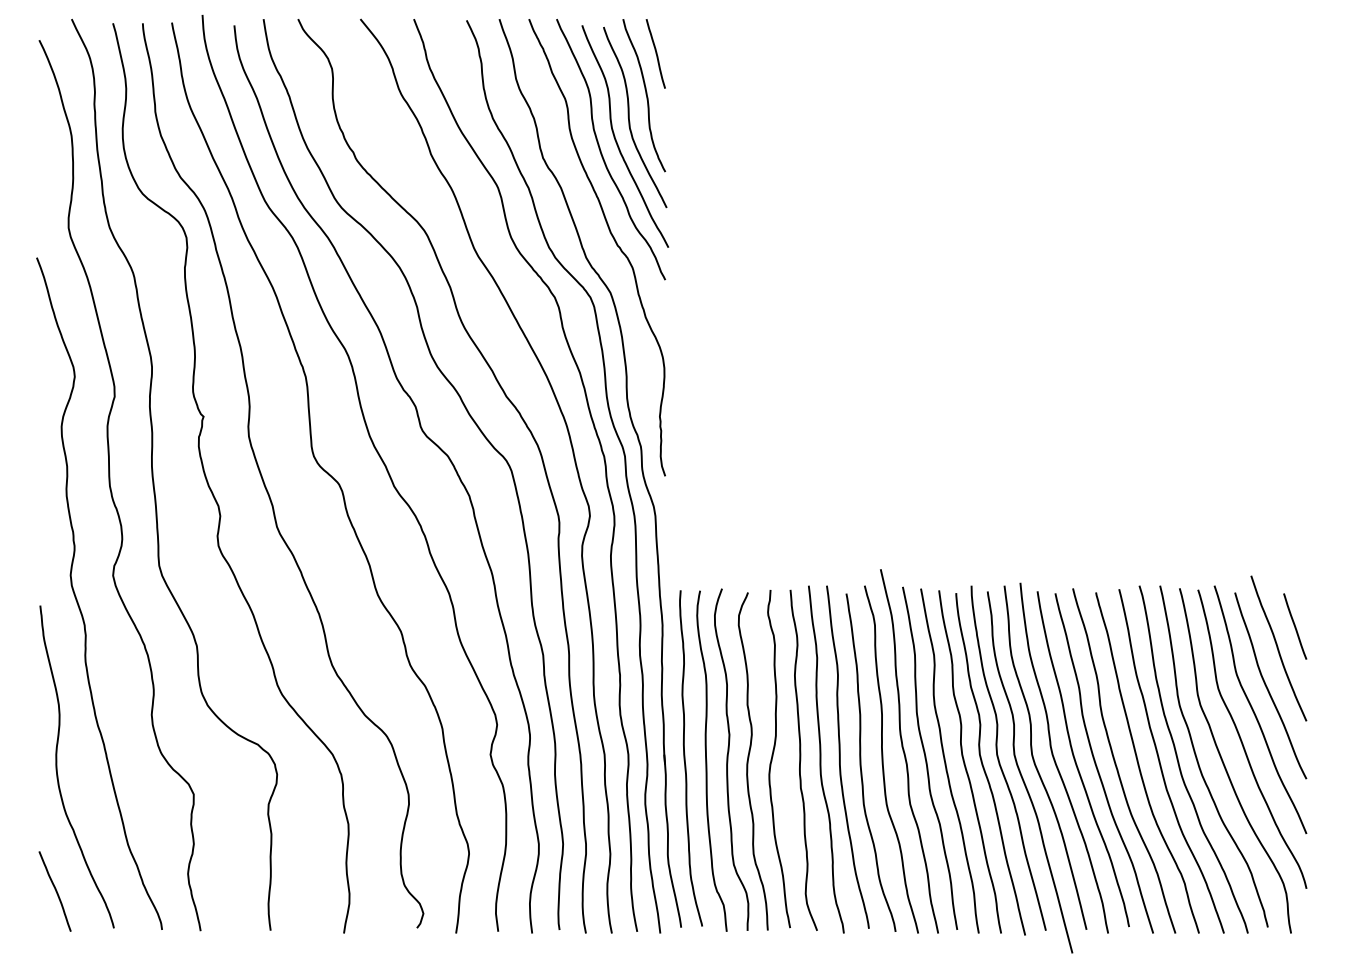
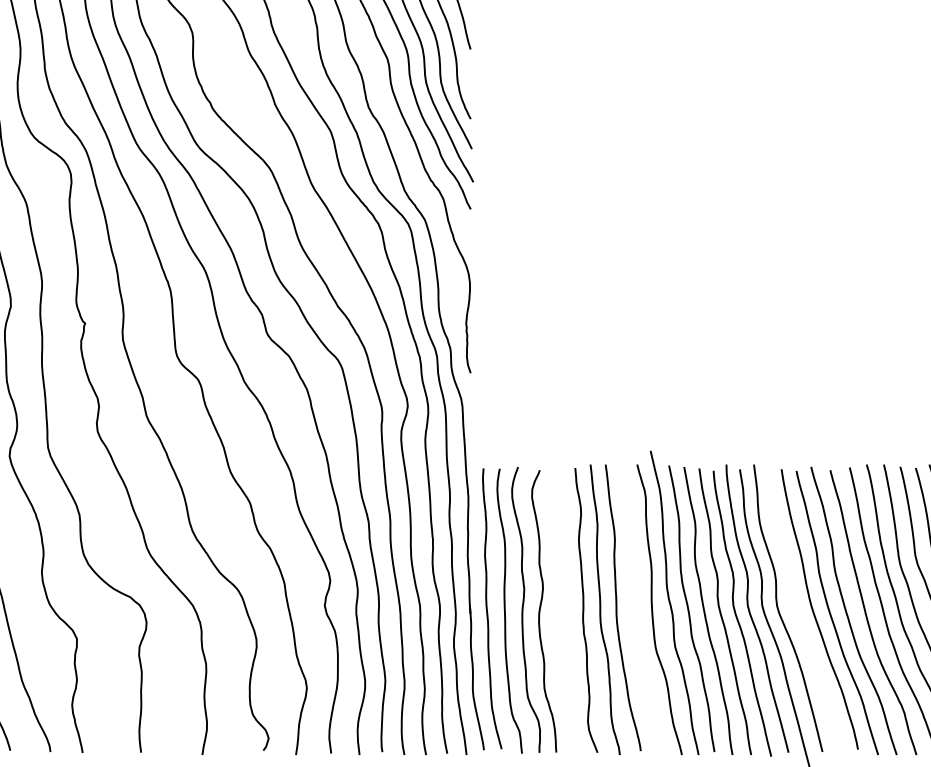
curve: (773, 756) -> (561, 607), removed
curve: (1055, 759) -> (796, 609), removed
curve: (861, 762) -> (634, 612), removed

